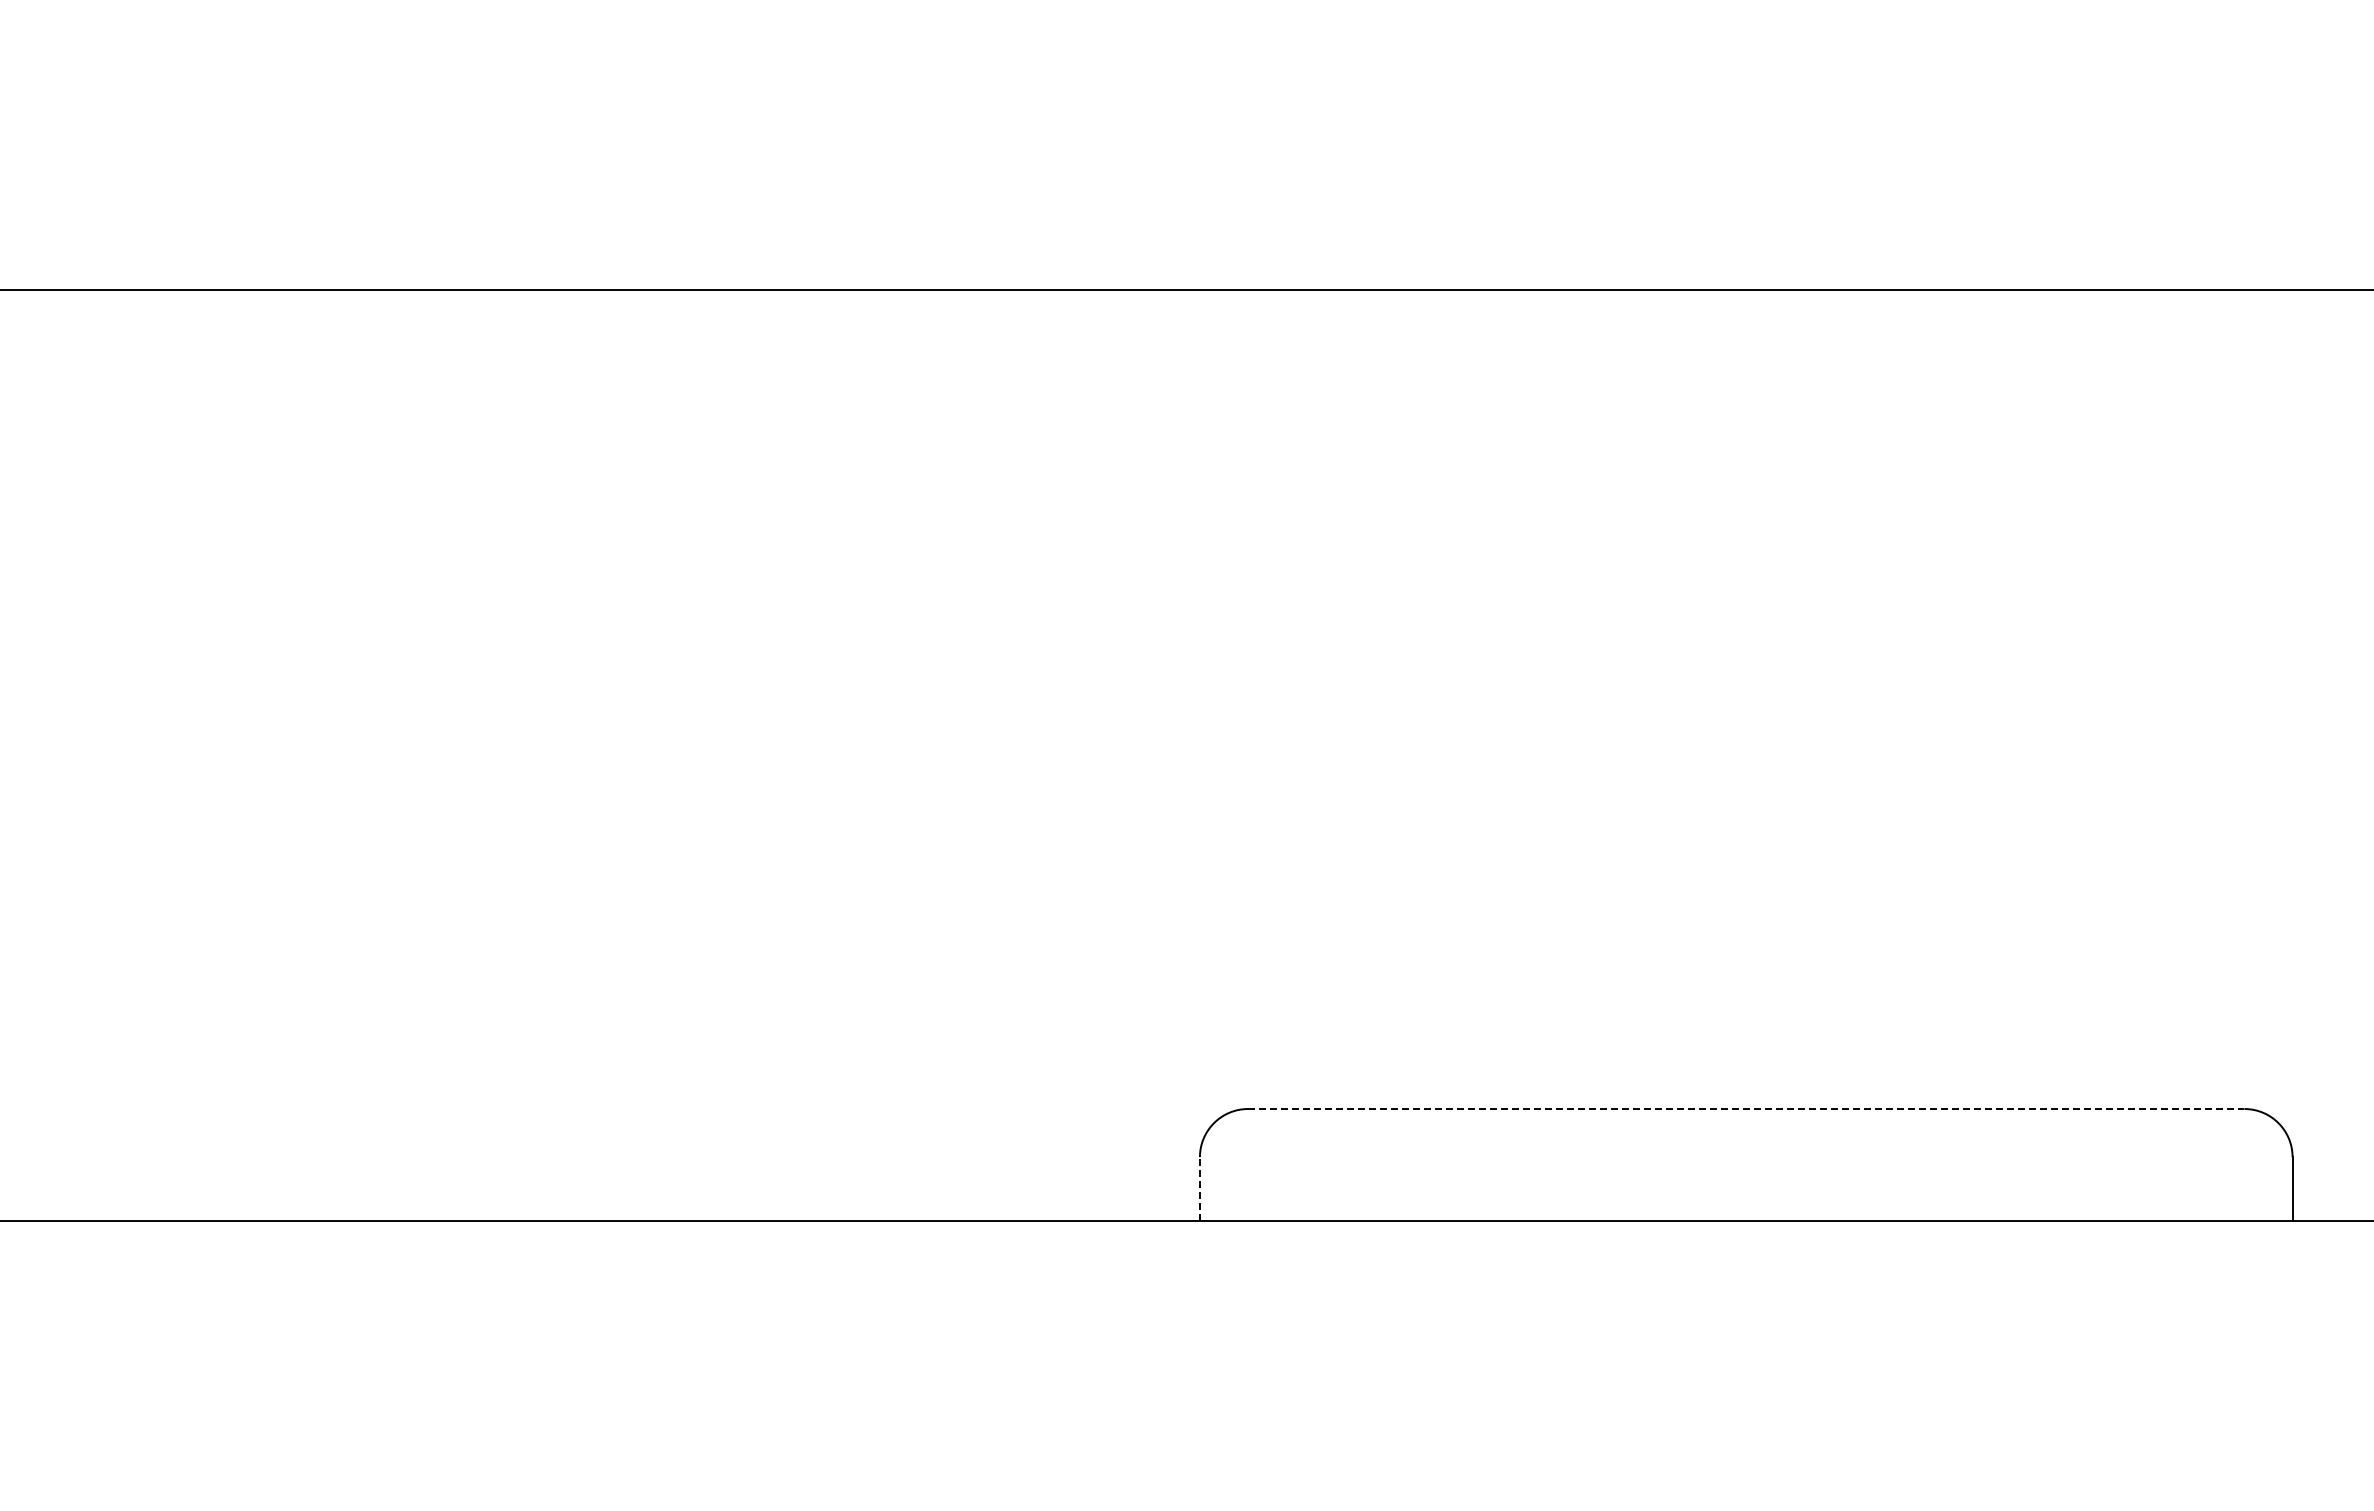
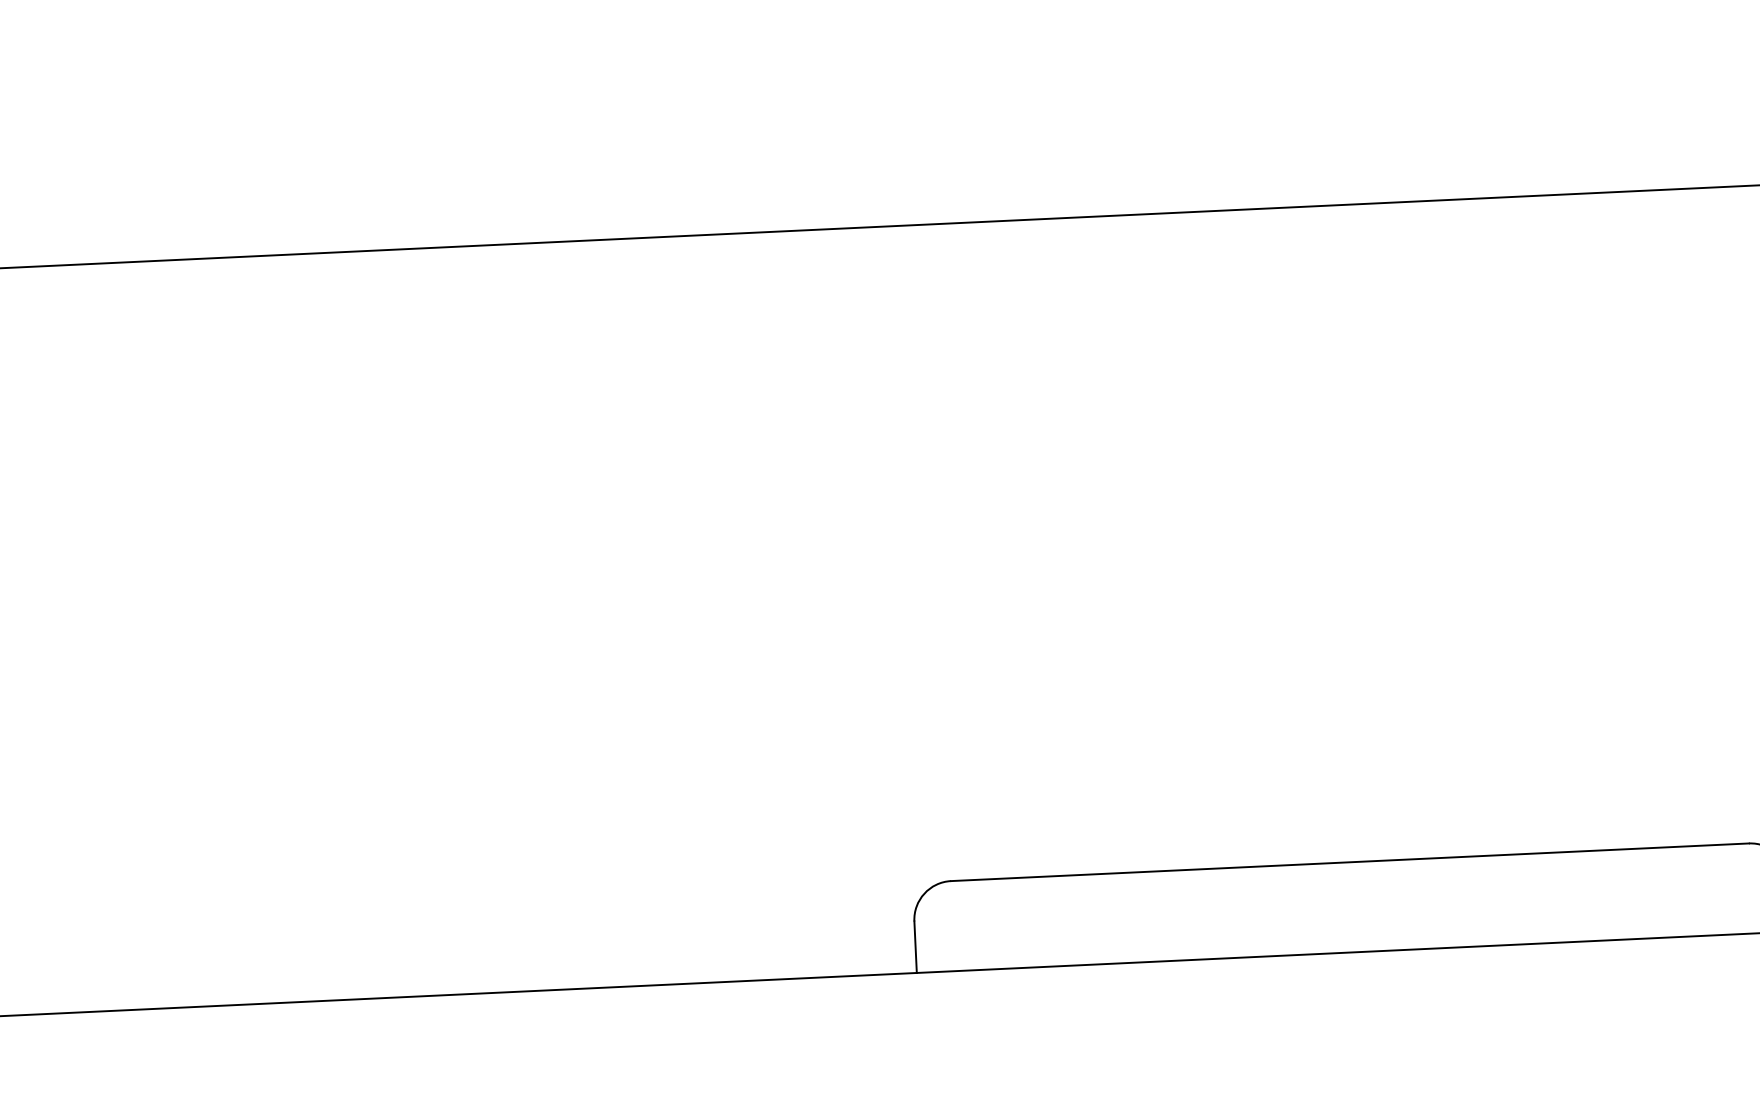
line: (1746, 1109) -> (1350, 862), dashed -> solid
line: (1199, 1188) -> (915, 946), dashed -> solid

